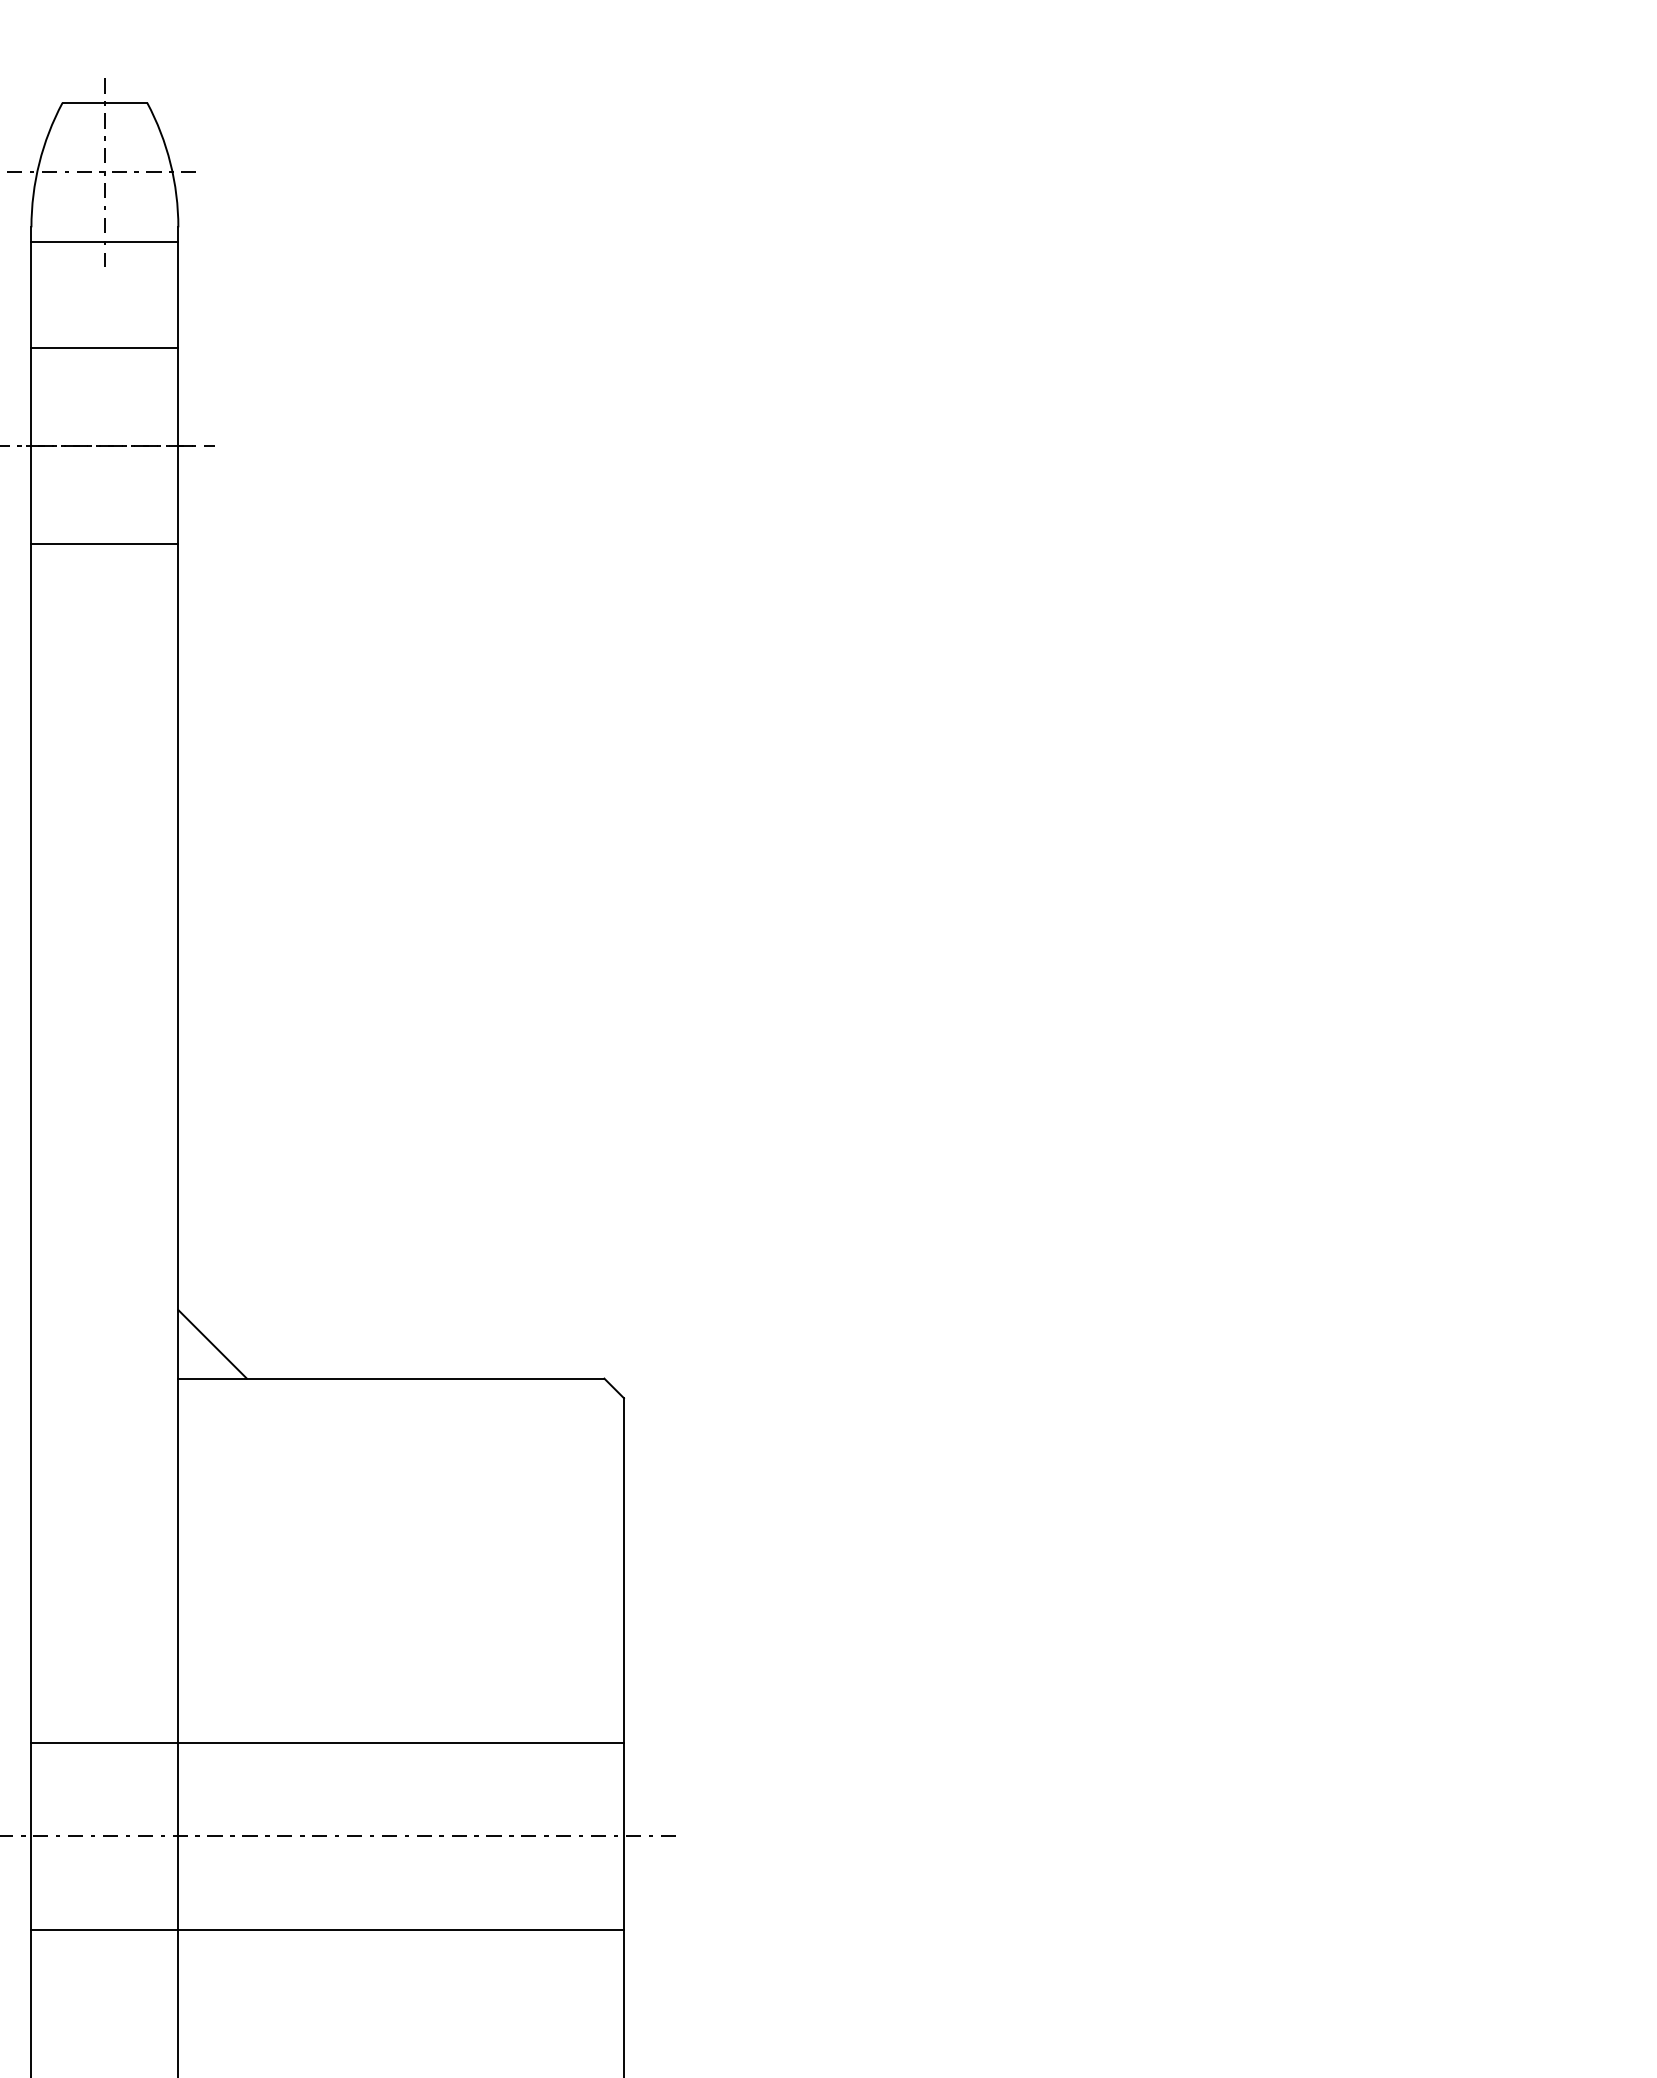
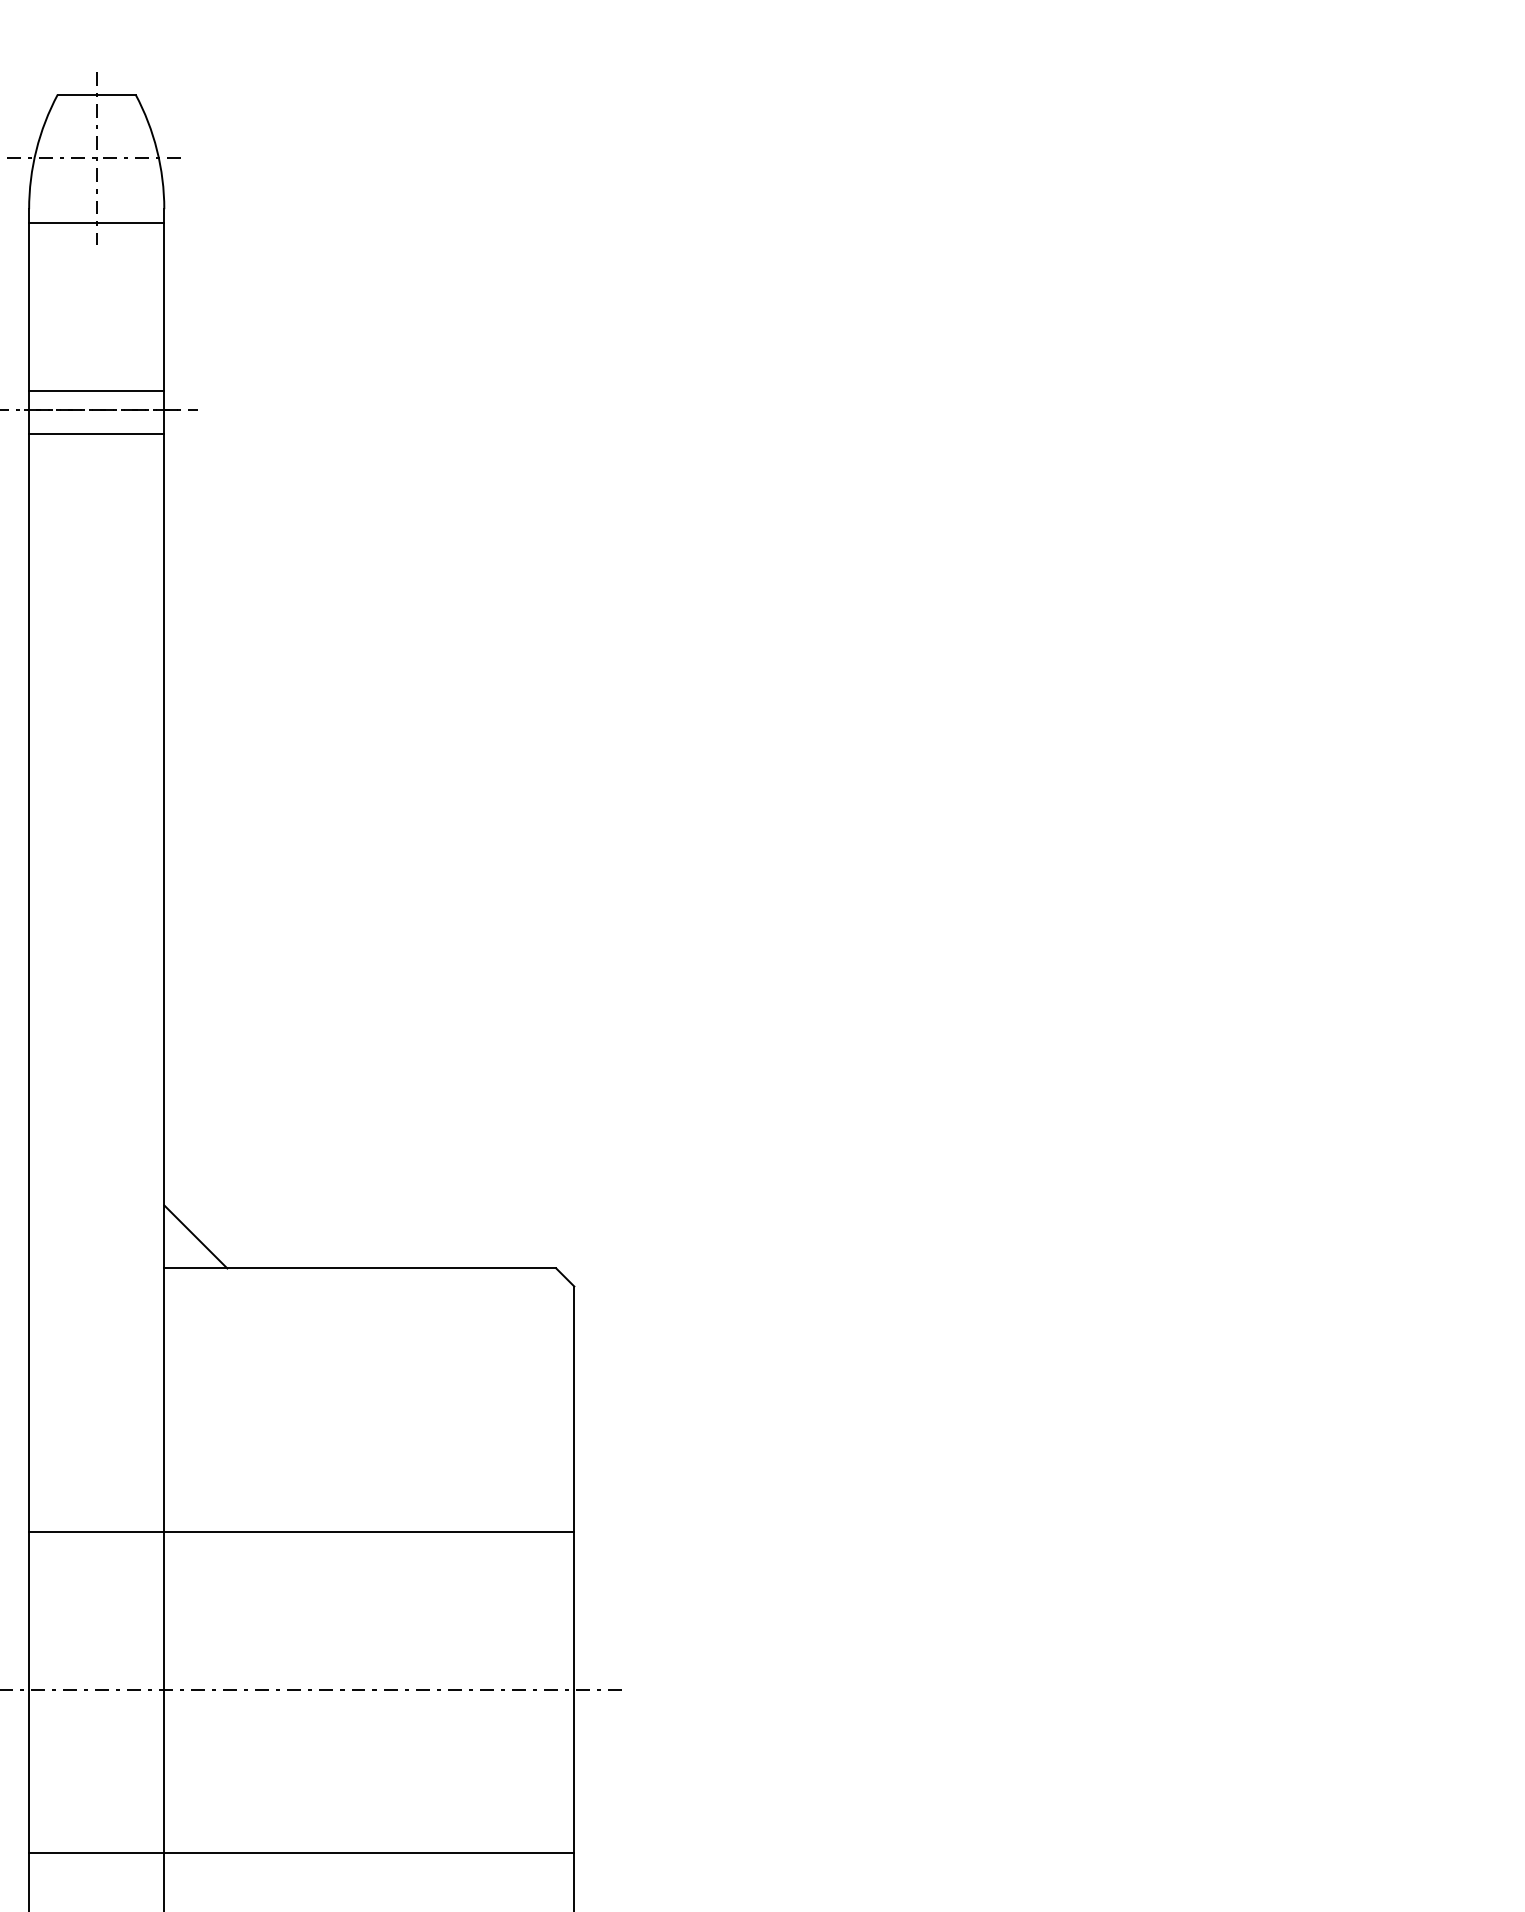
line: (104, 347) -> (96, 390), moved
line: (104, 543) -> (96, 433), moved
line: (327, 1743) -> (301, 1532), moved
line: (327, 1929) -> (301, 1852), moved

